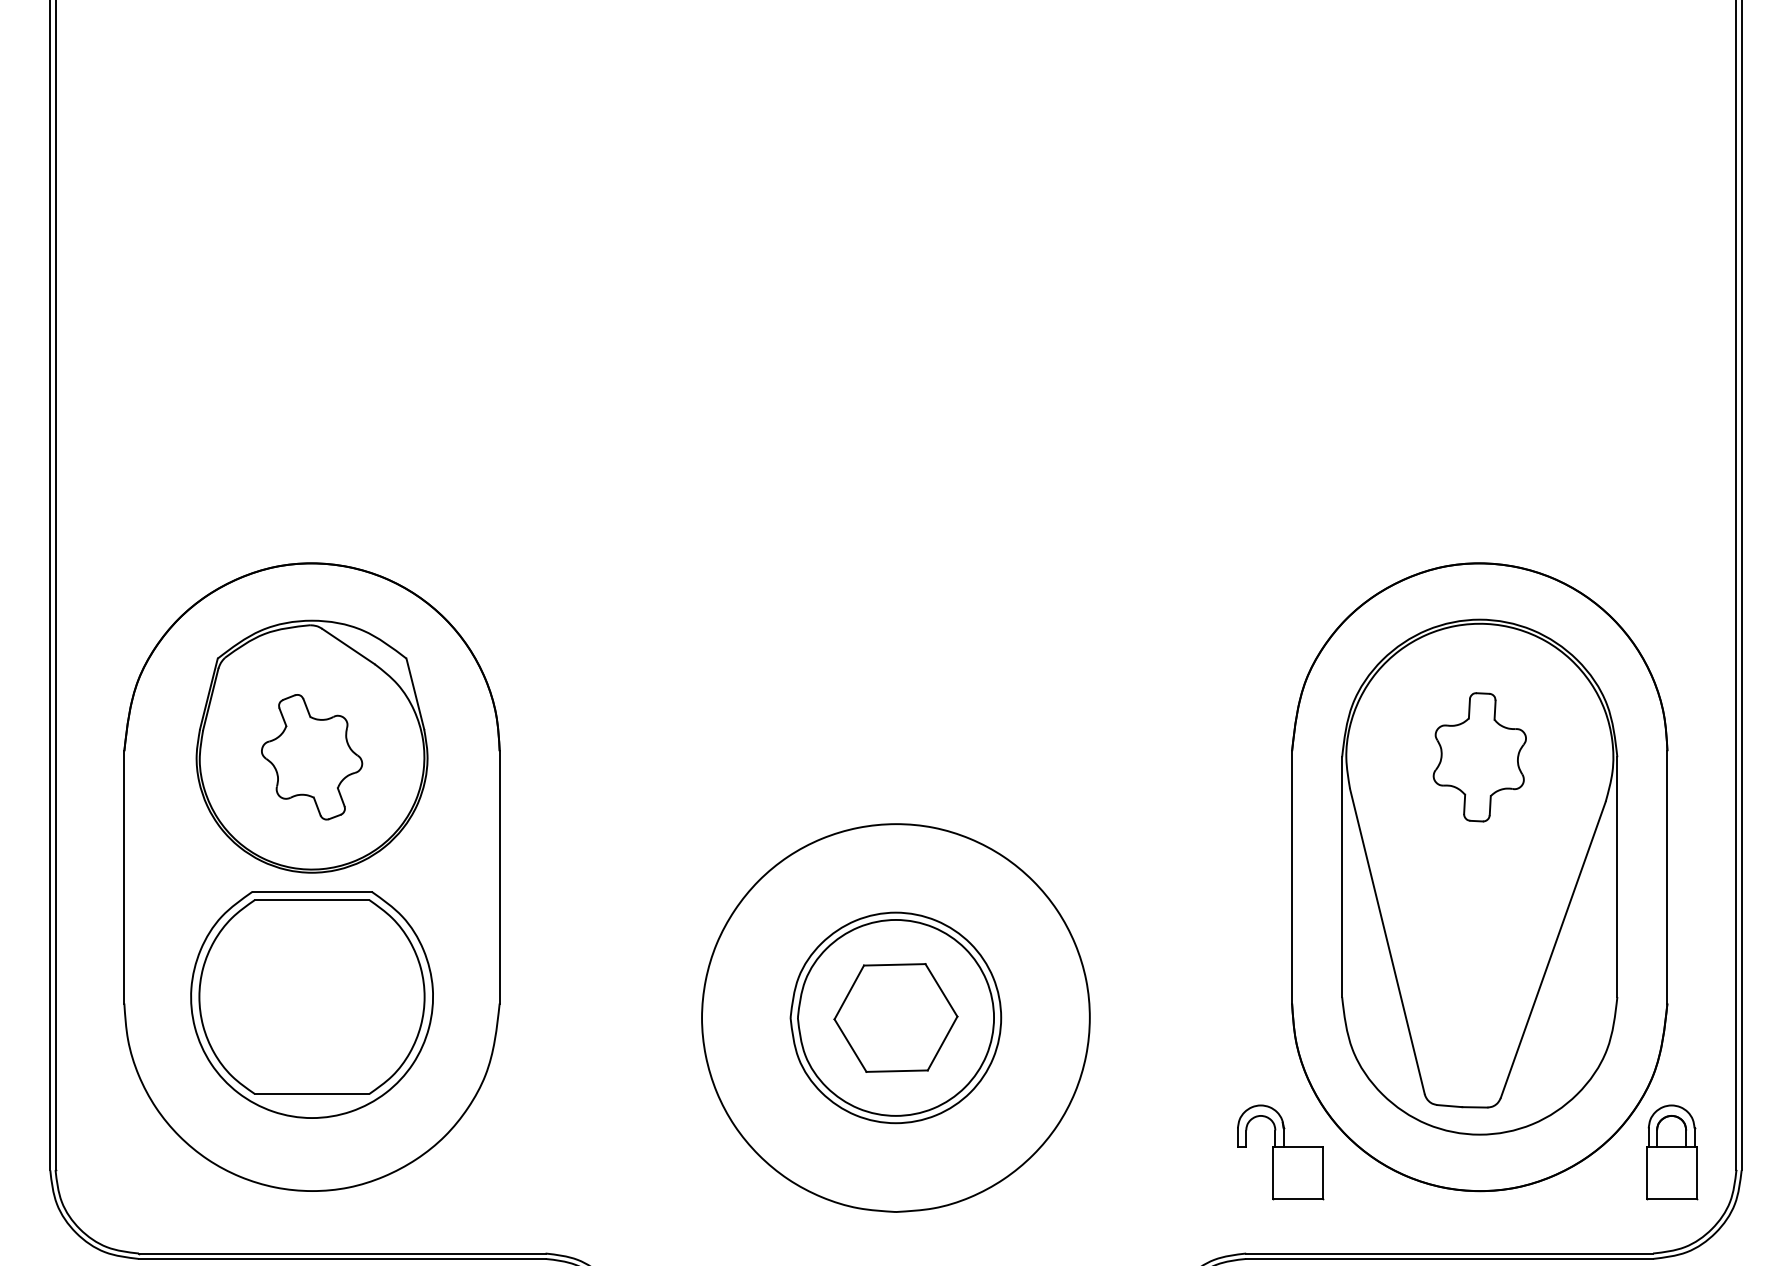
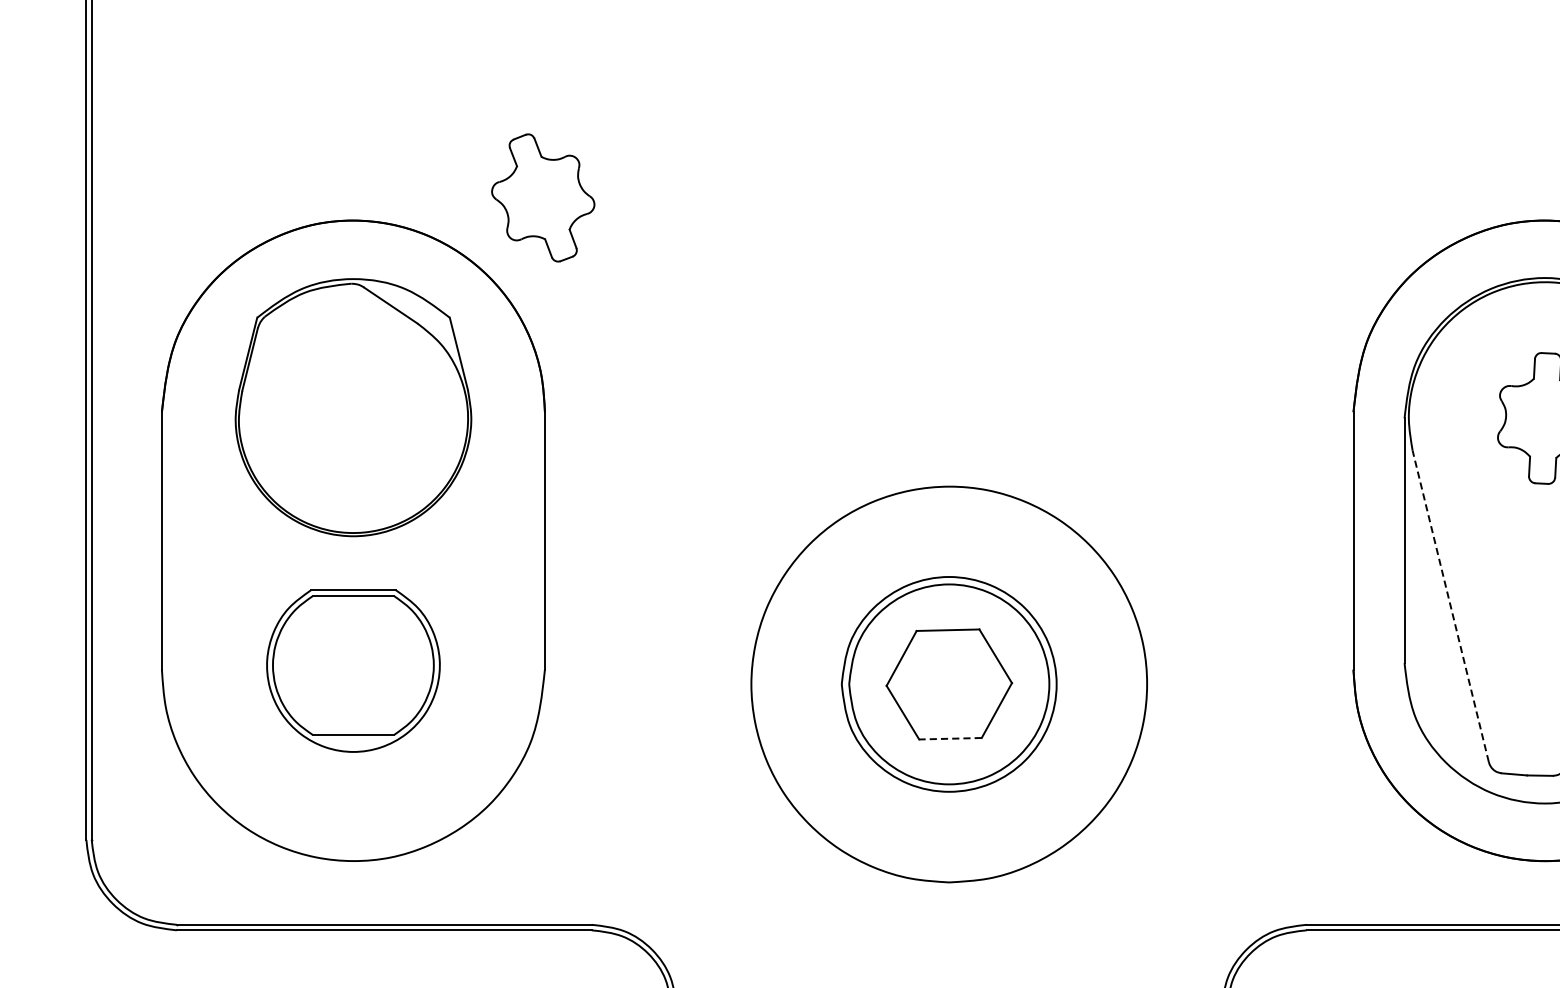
part: (312, 757) -> (543, 198), moved
line: (1387, 940) -> (1450, 605), solid -> dashed
part: (311, 1004) -> (352, 670), size x0.7
line: (897, 1071) -> (950, 739), solid -> dashed
part: (1280, 1152) -> (1341, 821), removed

